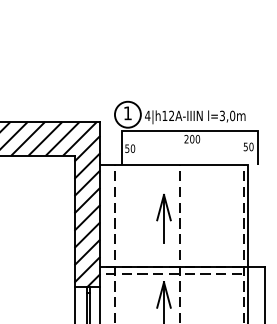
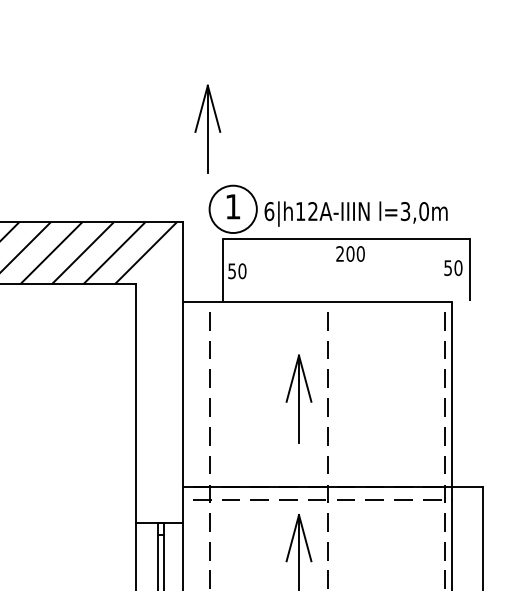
part: (113, 70) -> (206, 128), added
text: (147, 115) -> (268, 210), 4|h12A-IIIN -> 6|h12A-IIIN
hatch: (87, 210) -> (159, 383), removed

